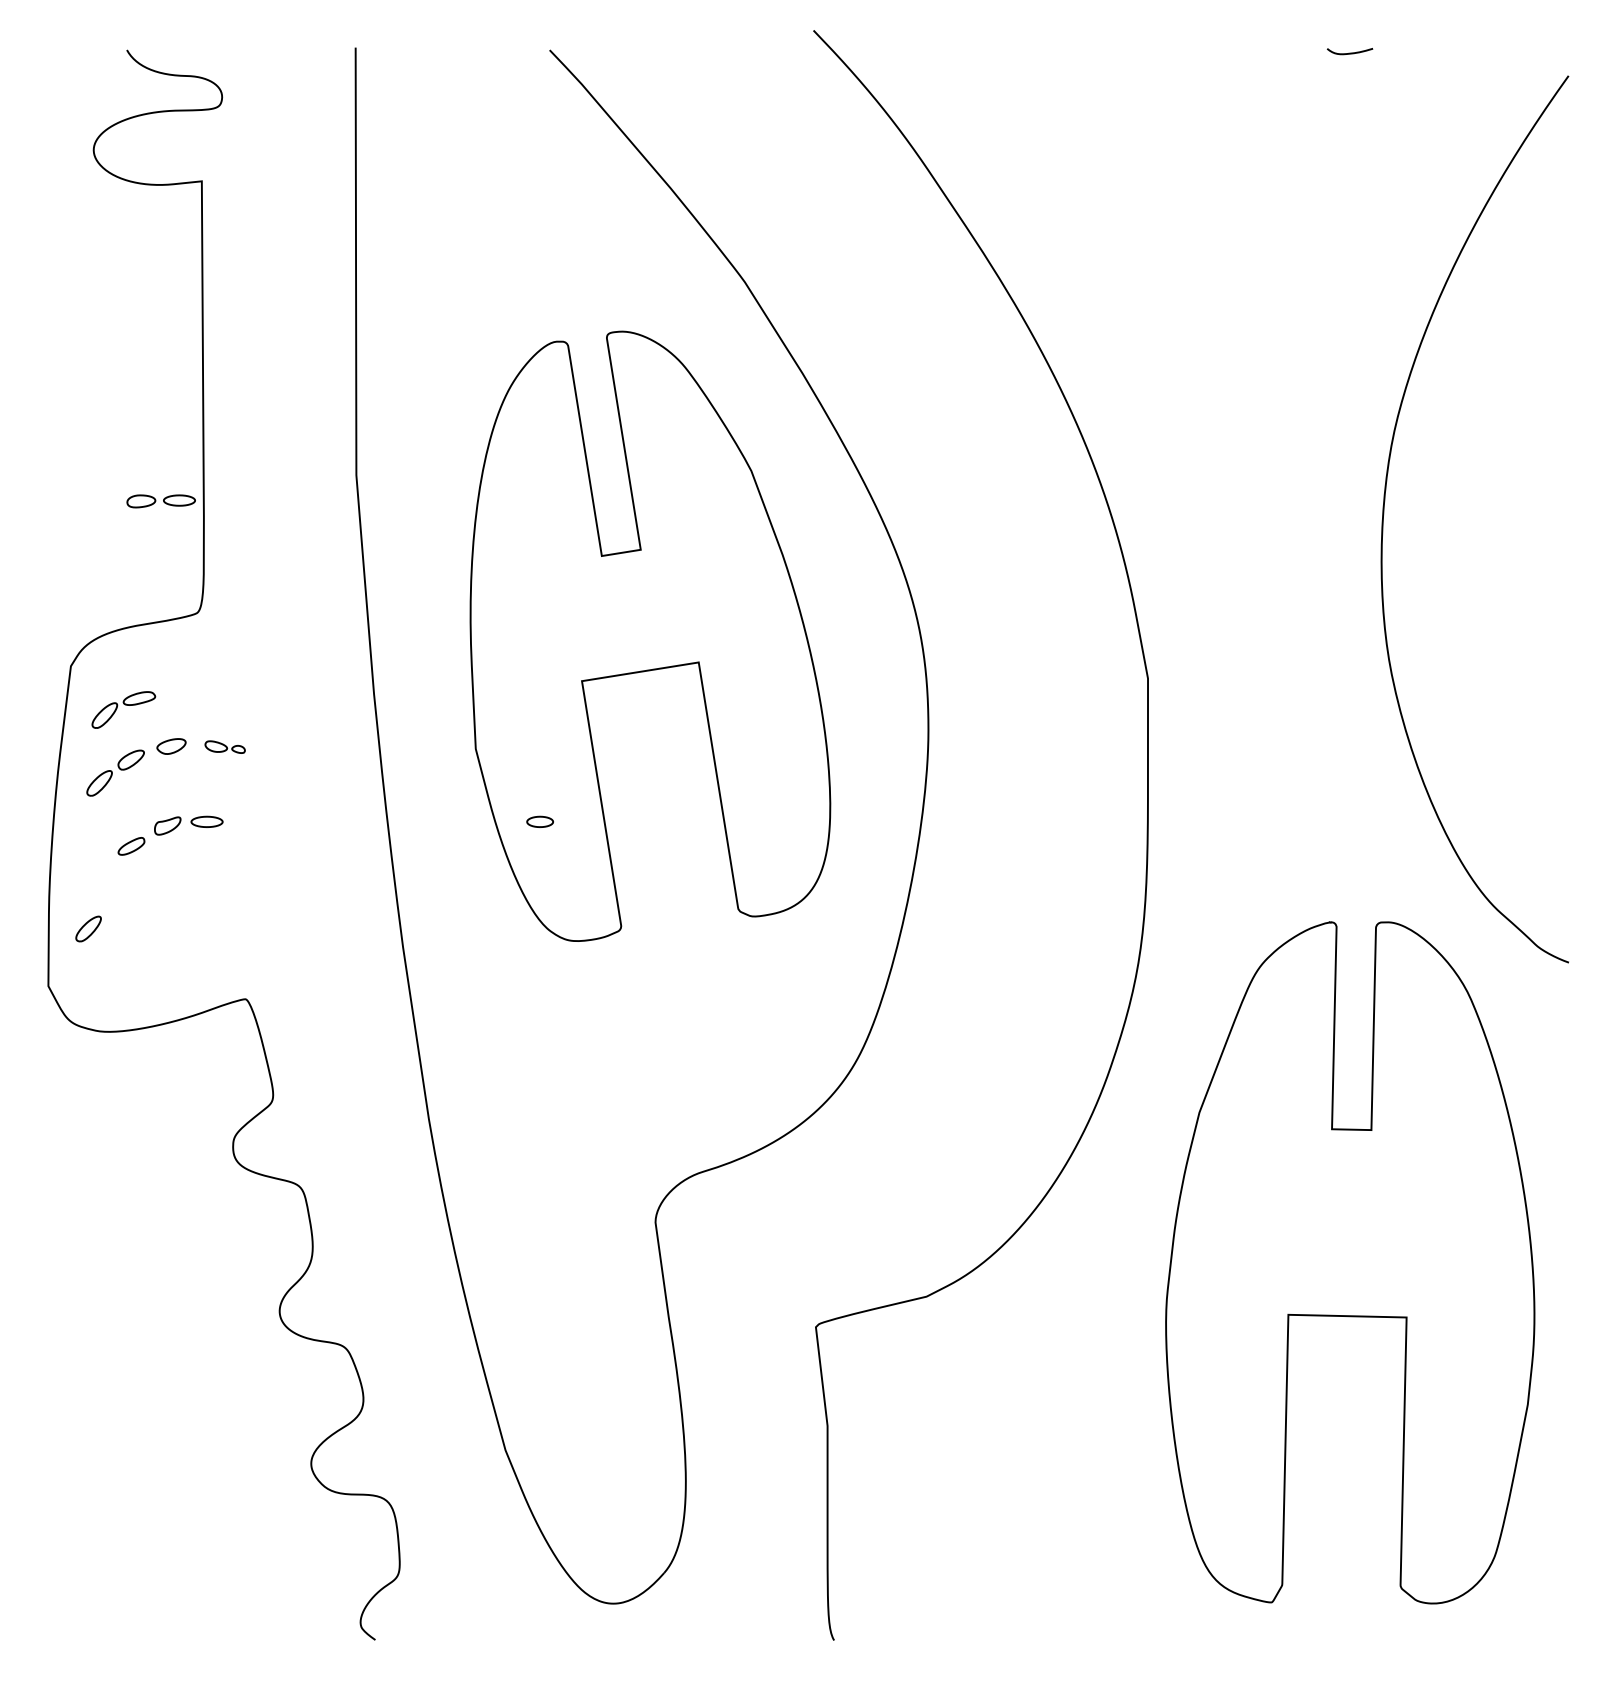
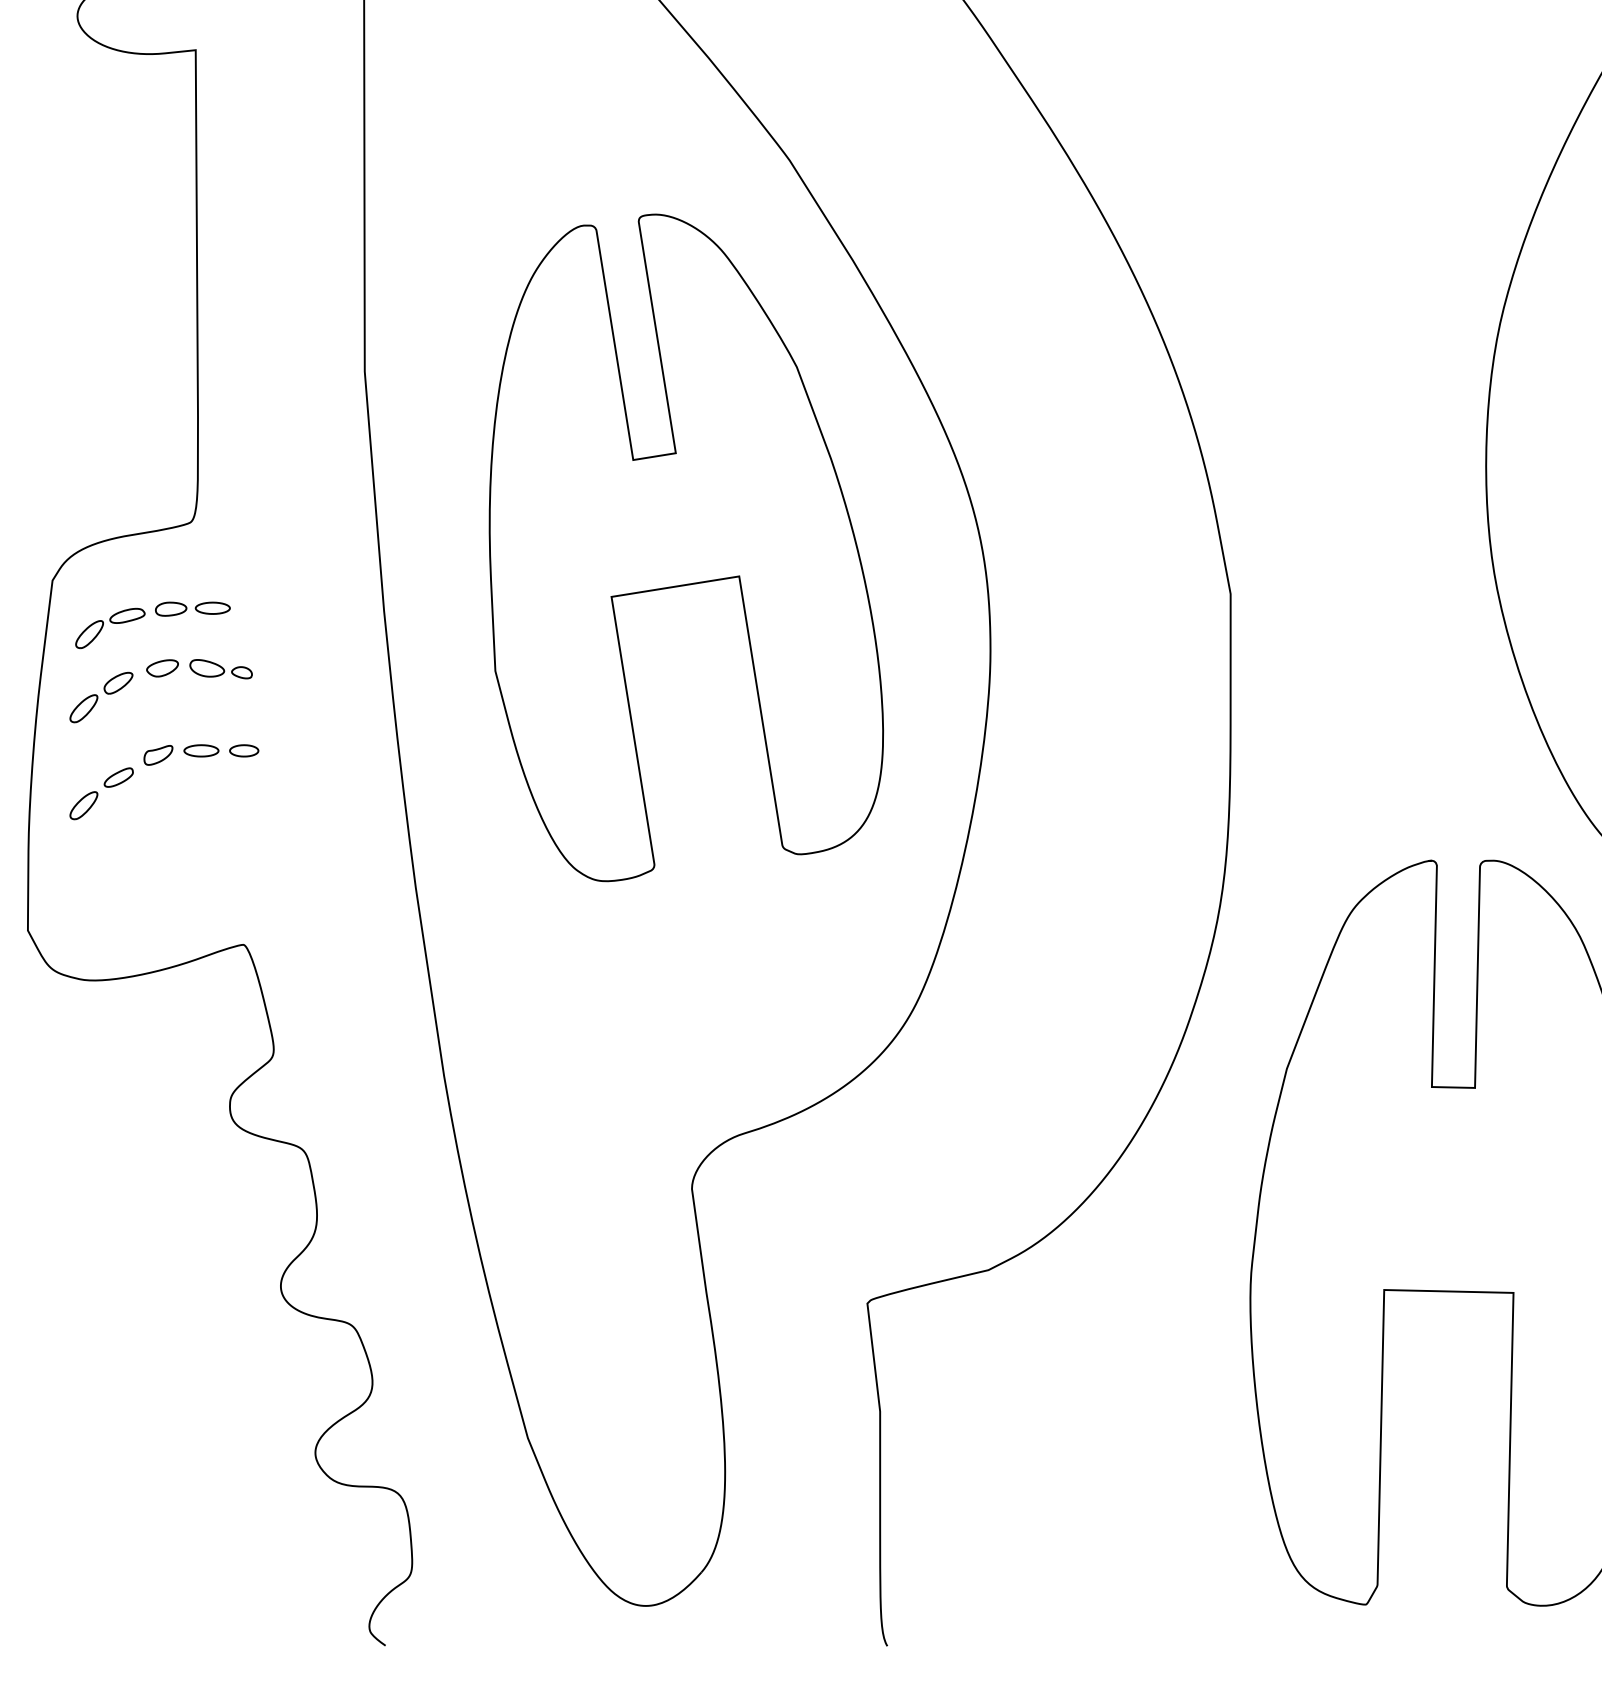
part: (160, 501) -> (192, 609), moved
part: (225, 746) -> (221, 668), size x1.43
part: (539, 821) -> (243, 750), moved
part: (88, 928) -> (83, 805), moved

